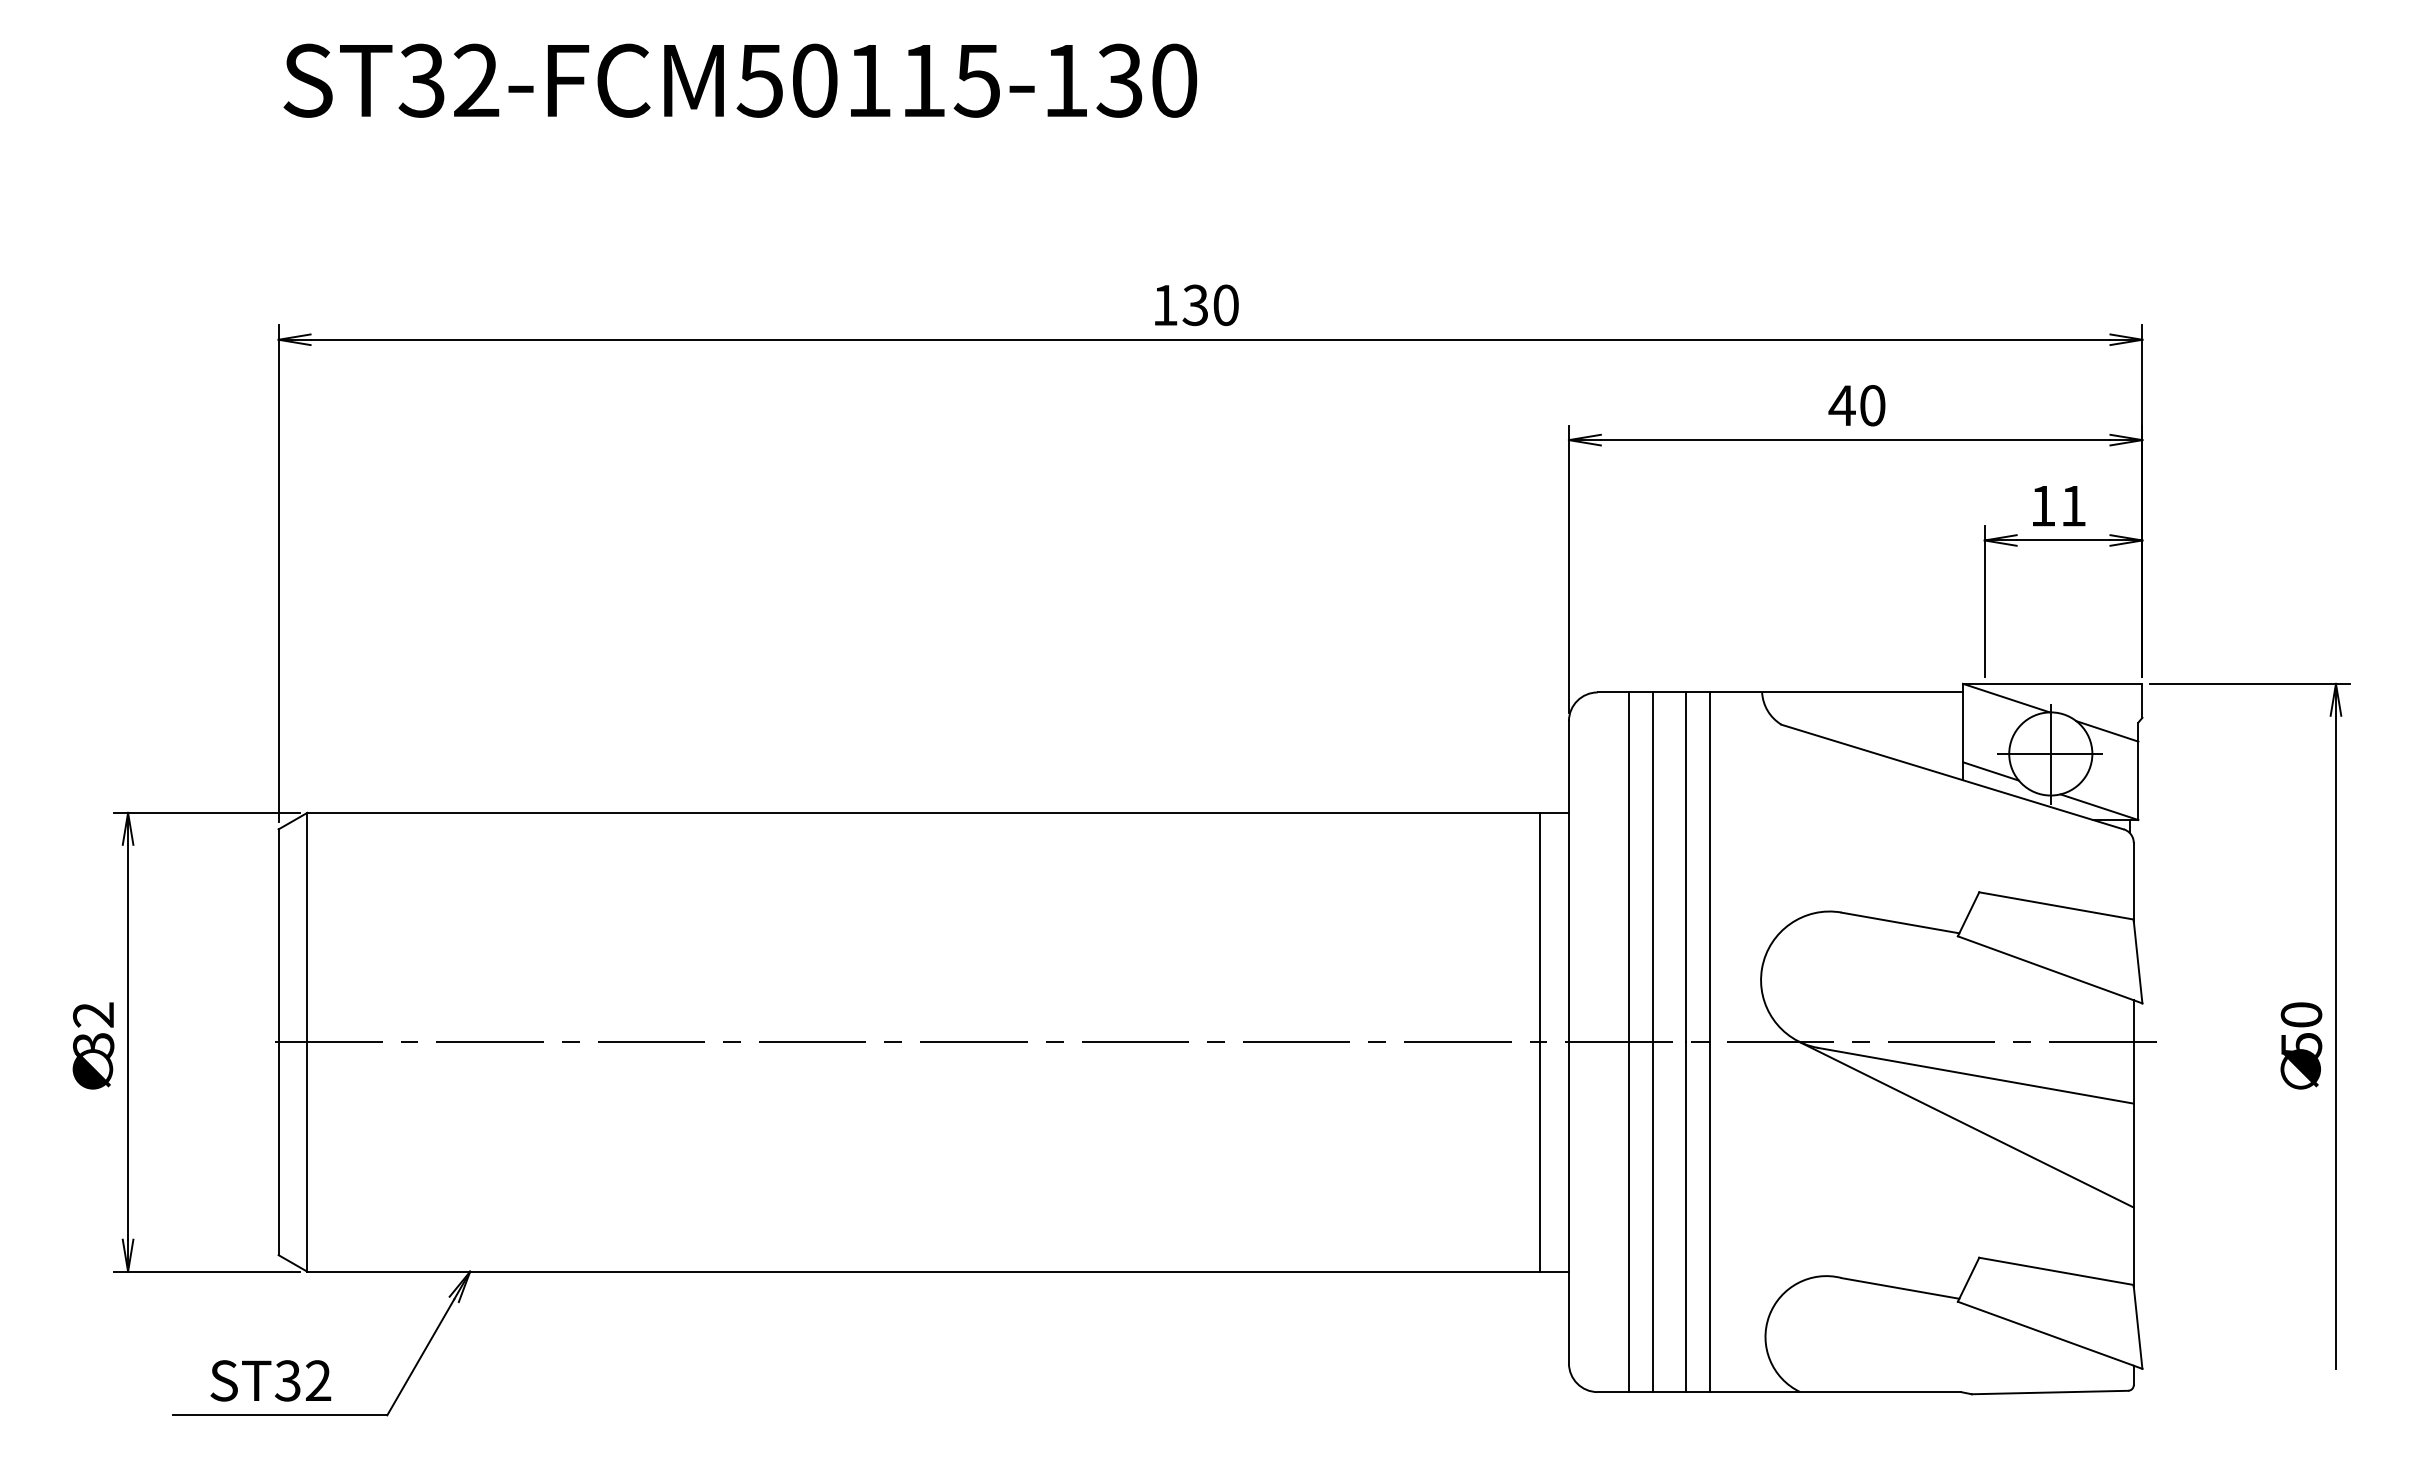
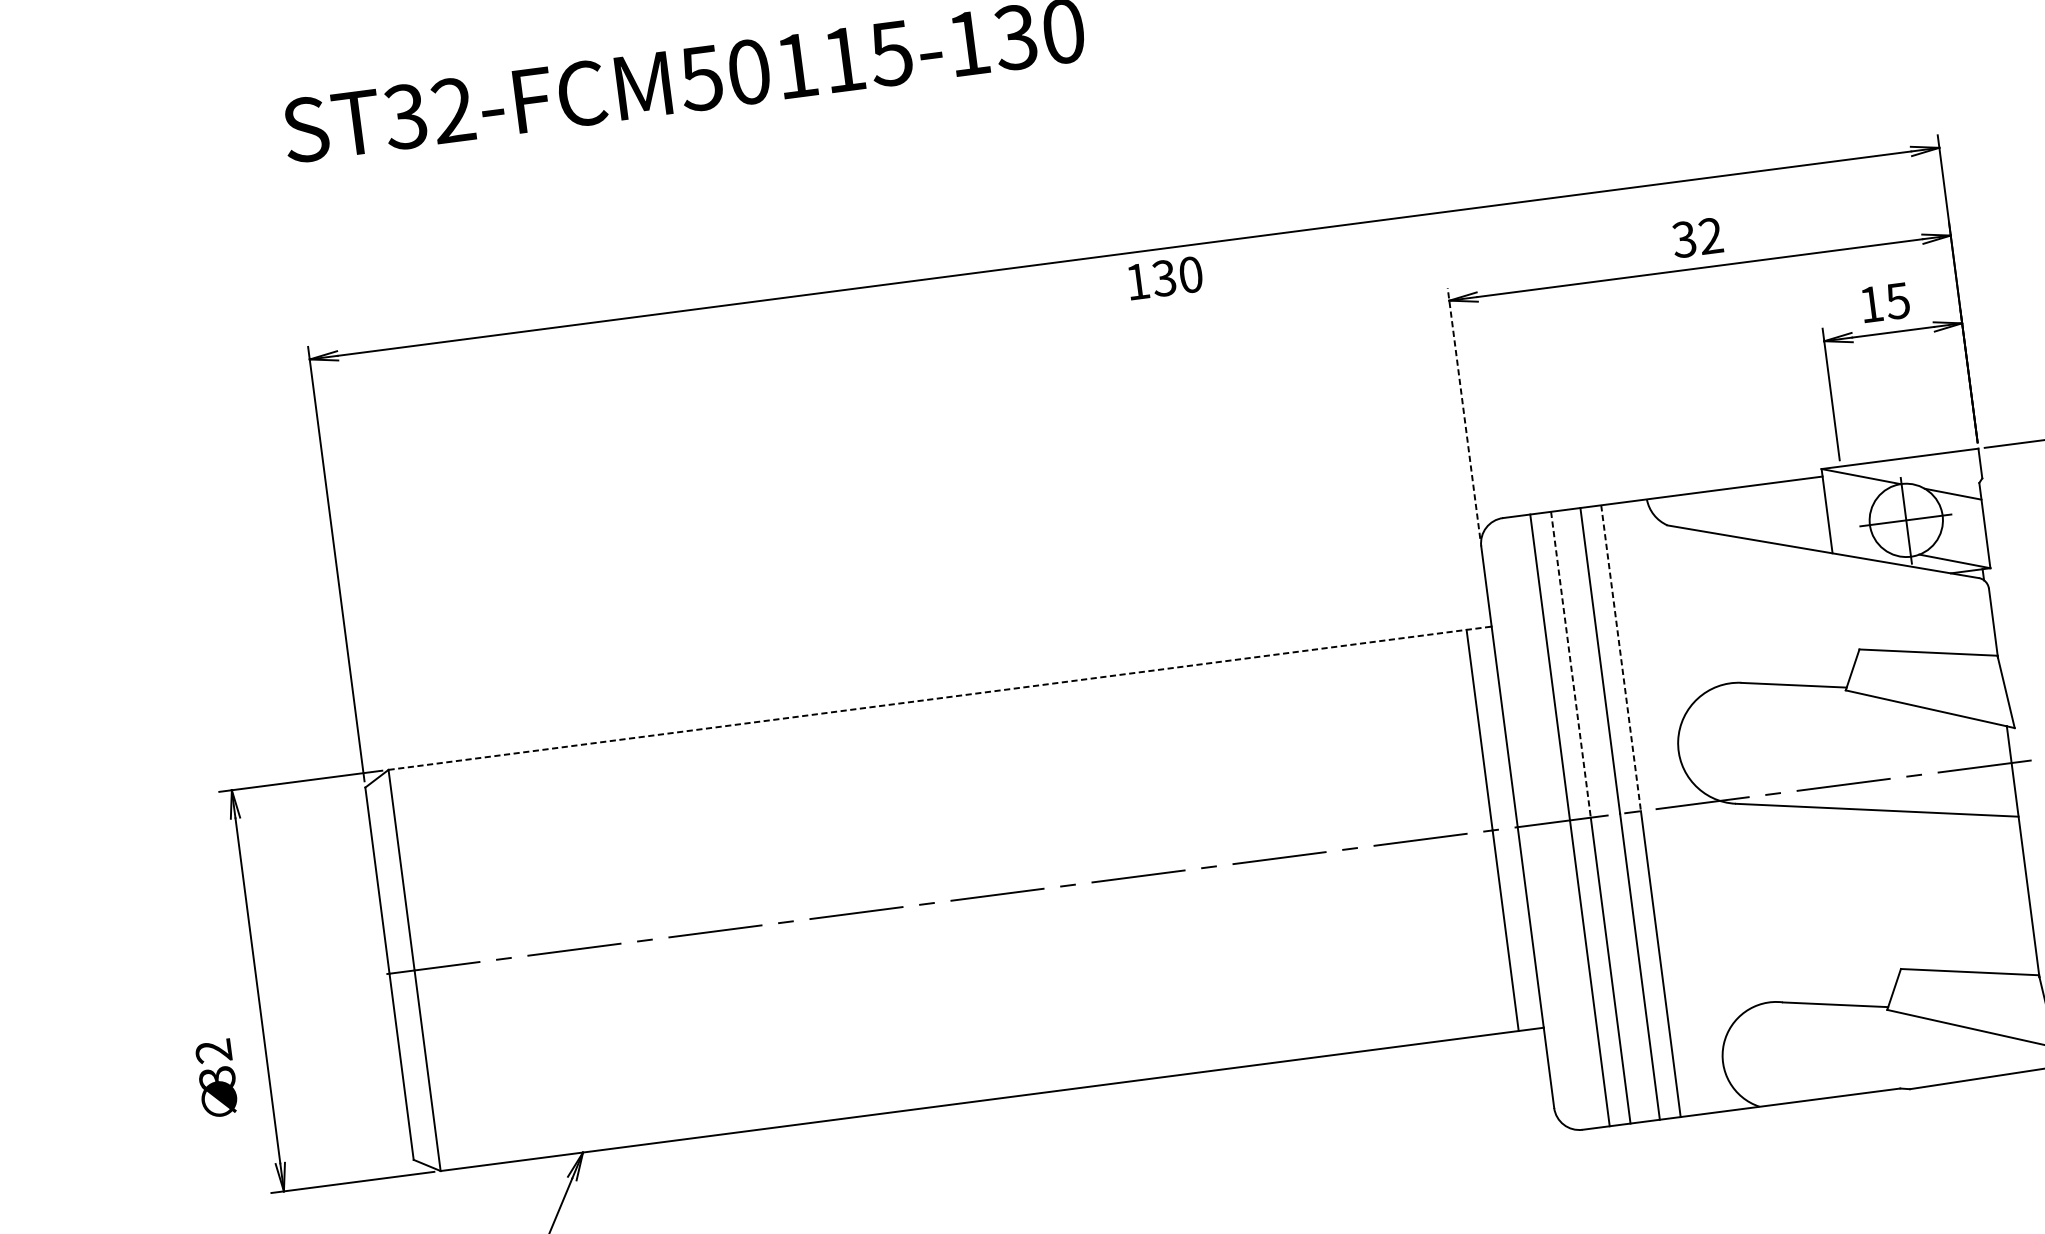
text: (1196, 305) -> (1165, 278), moved
text: (1856, 405) -> (1696, 237), 40 -> 32
text: (2072, 506) -> (1897, 301), 11 -> 15
line: (1568, 568) -> (1463, 412), solid -> dashed
line: (1990, 771) -> (1855, 542), removed
line: (938, 812) -> (940, 697), solid -> dashed
line: (1652, 867) -> (1570, 664), solid -> dashed
line: (1709, 867) -> (1620, 658), solid -> dashed
text: (93, 1045) -> (217, 1078), moved
line: (1966, 1124) -> (1874, 853), removed

